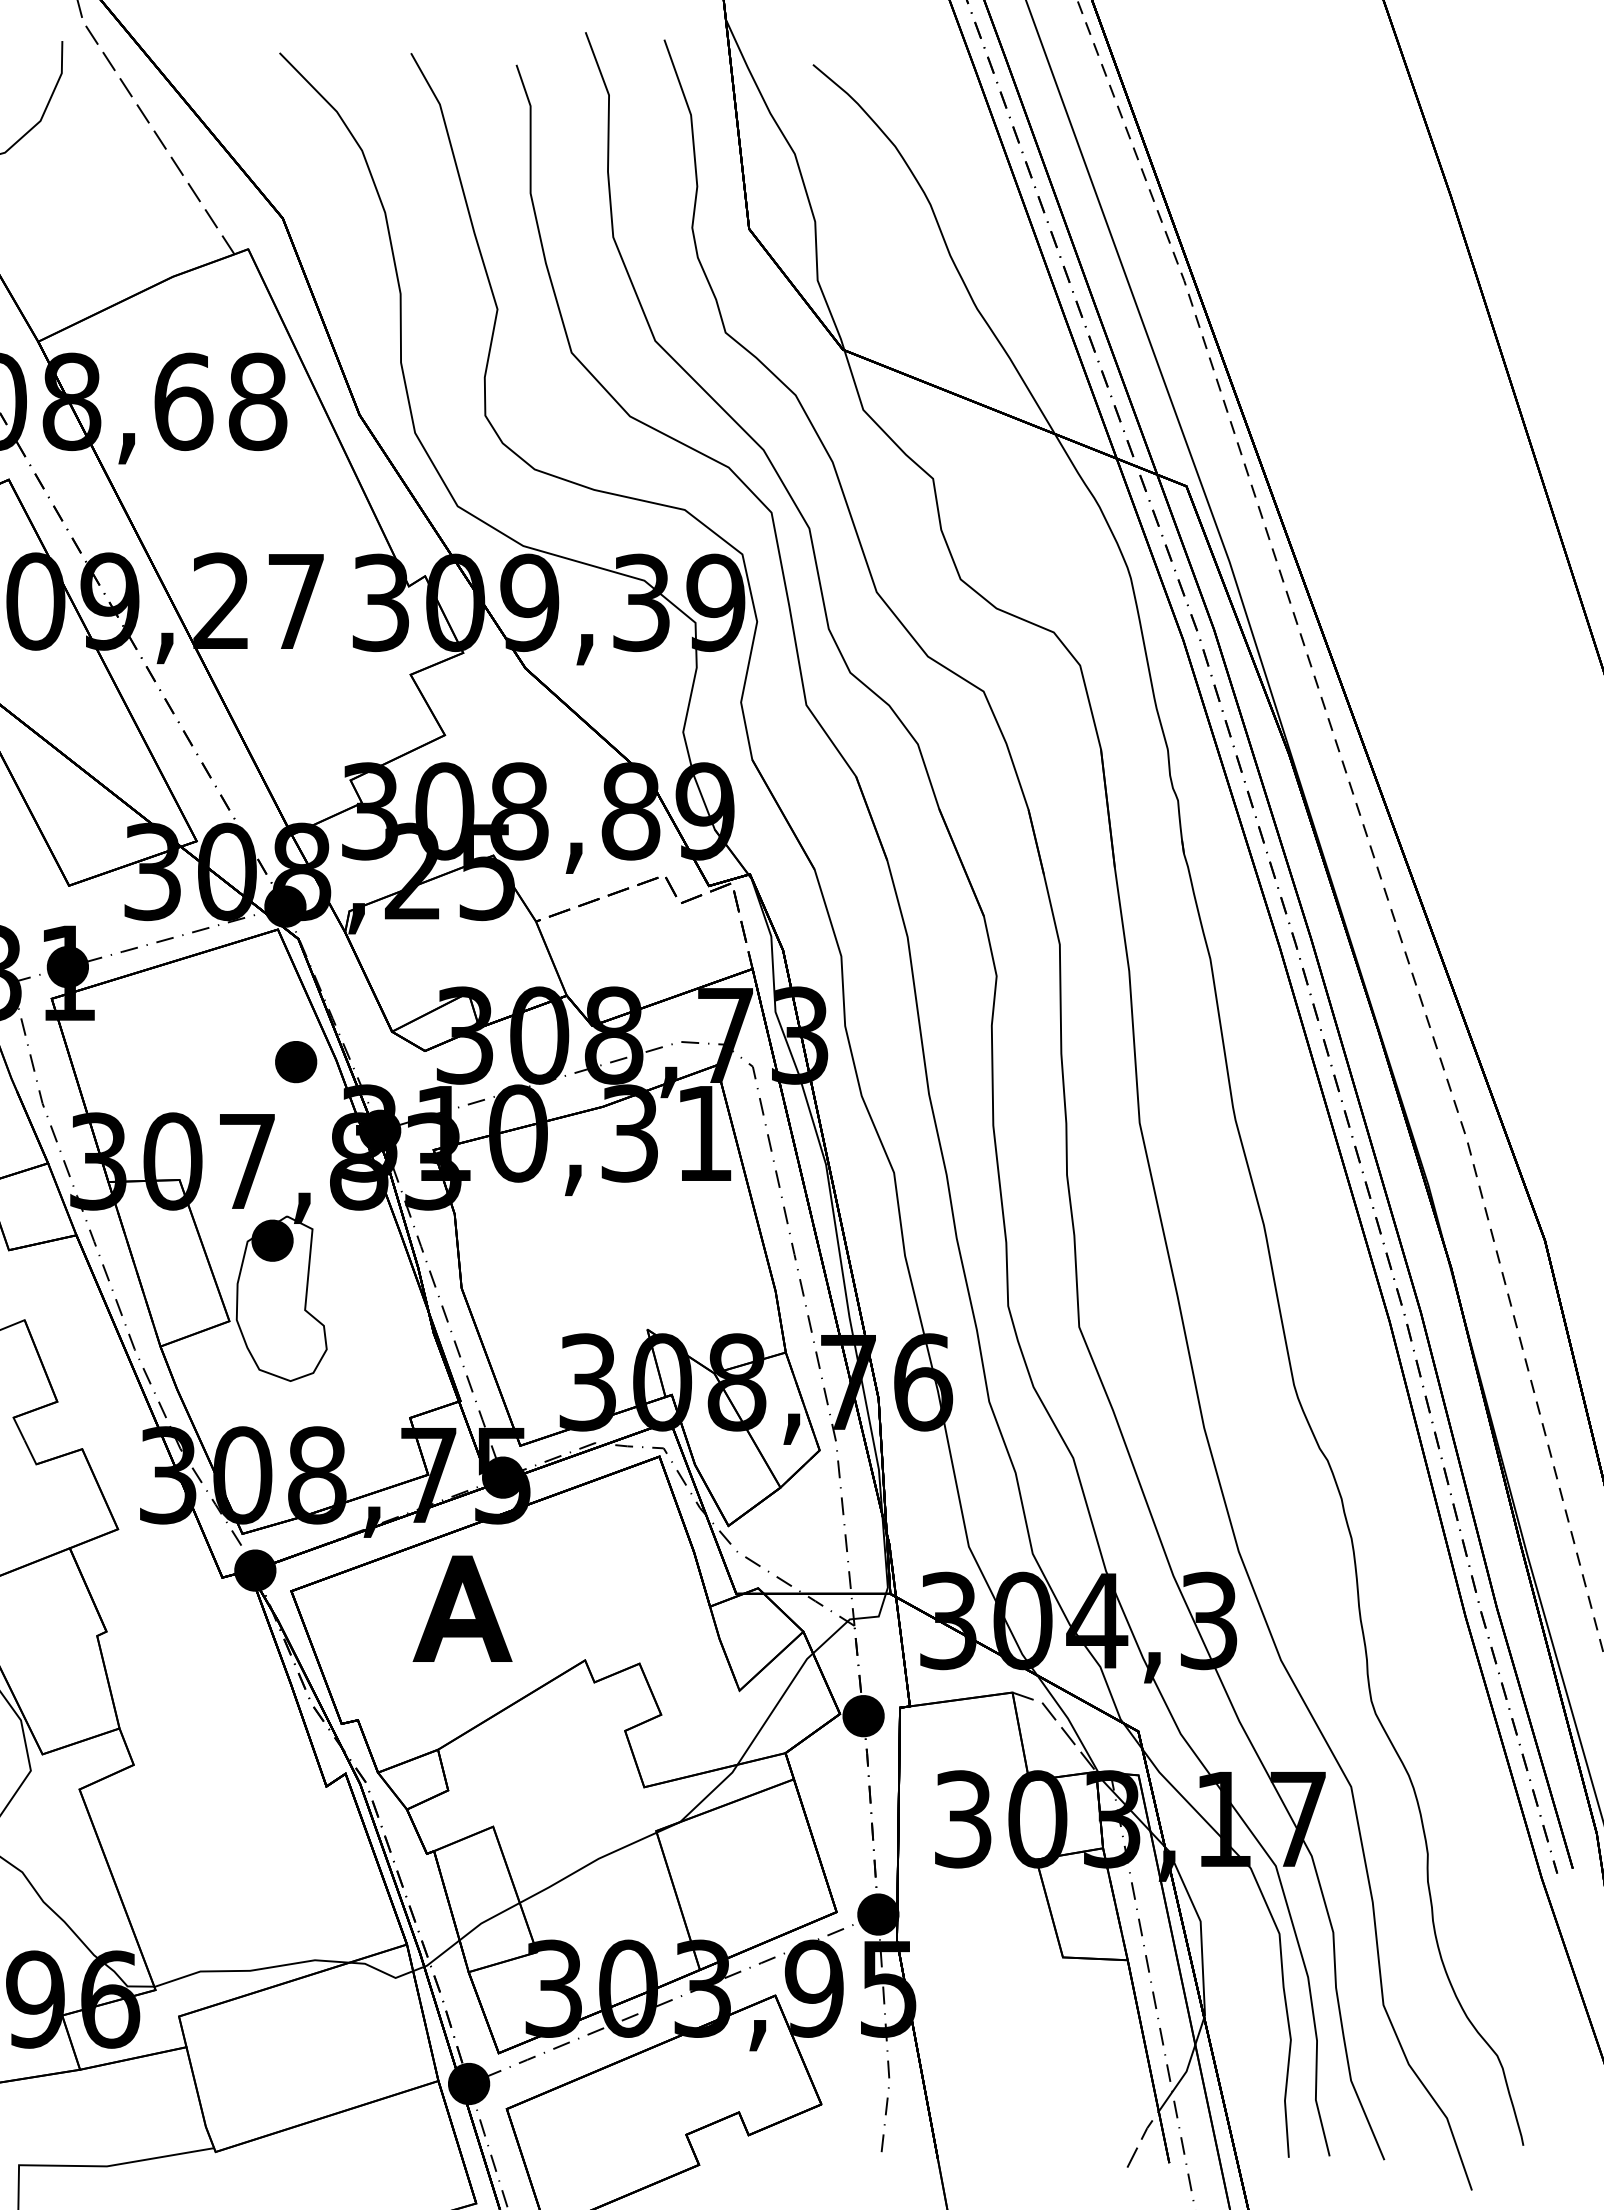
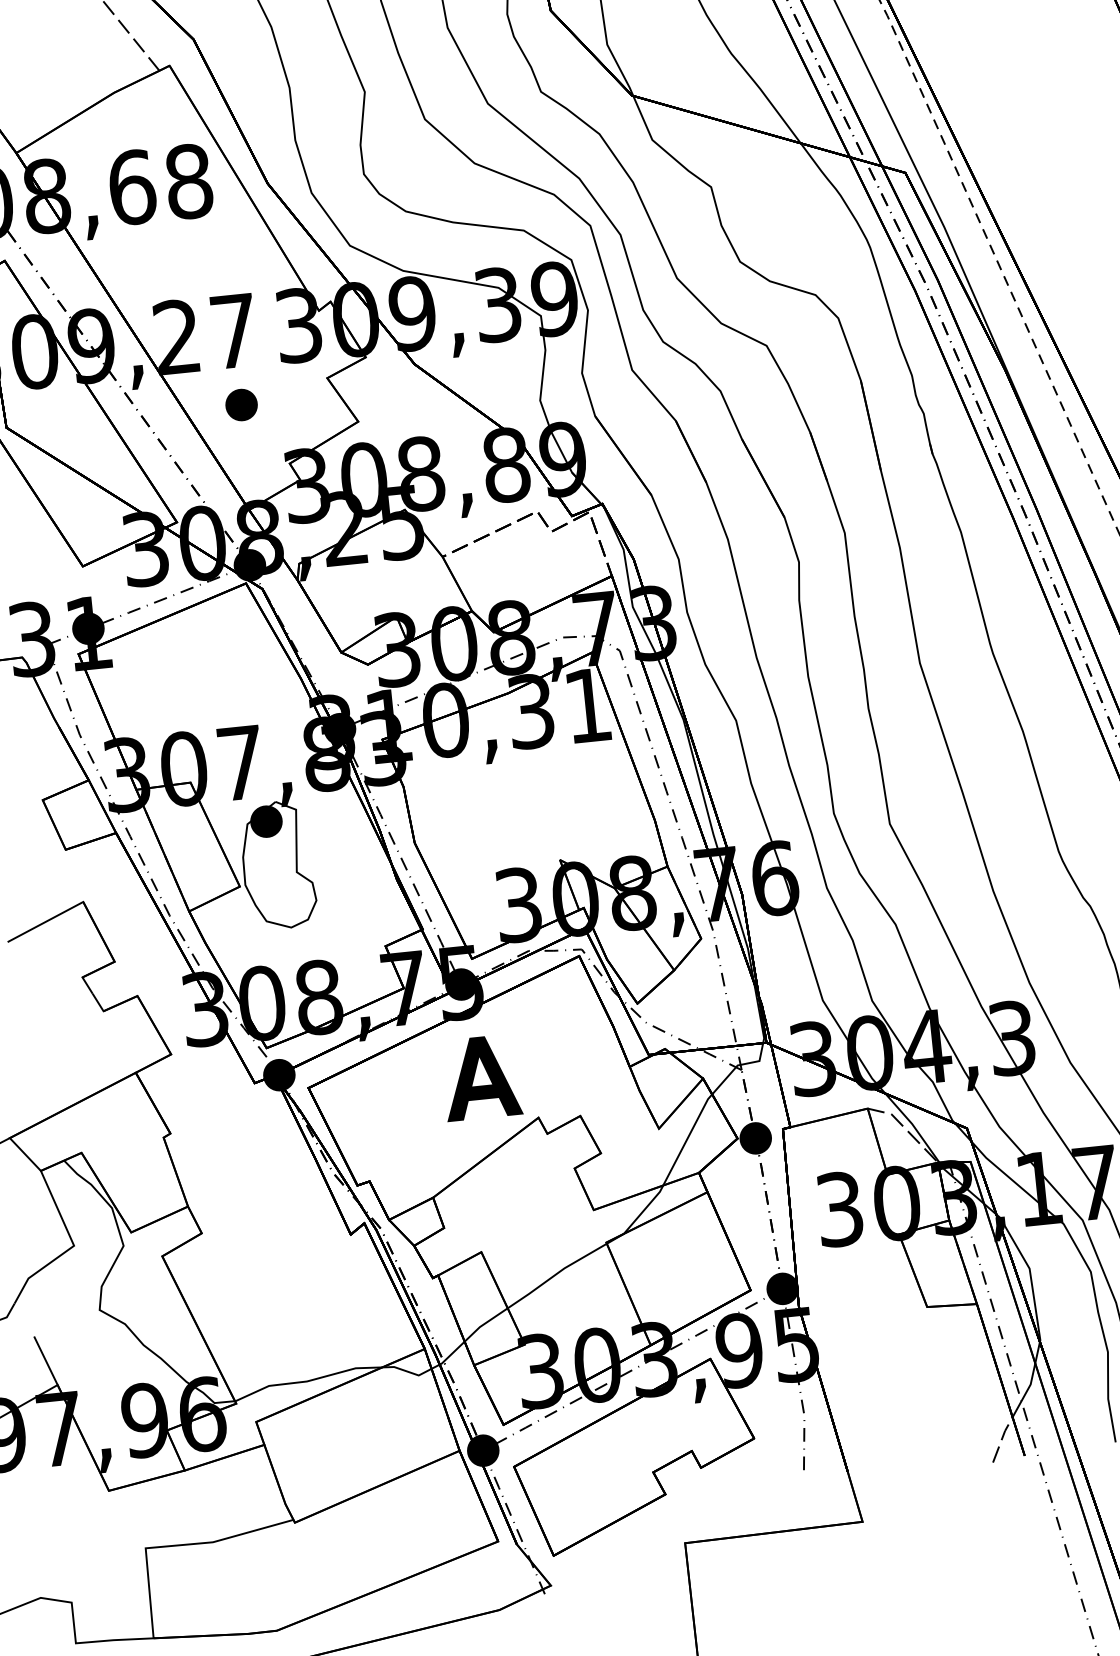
part: (296, 1062) -> (241, 405), moved
part: (462, 1608) -> (481, 1077), moved

